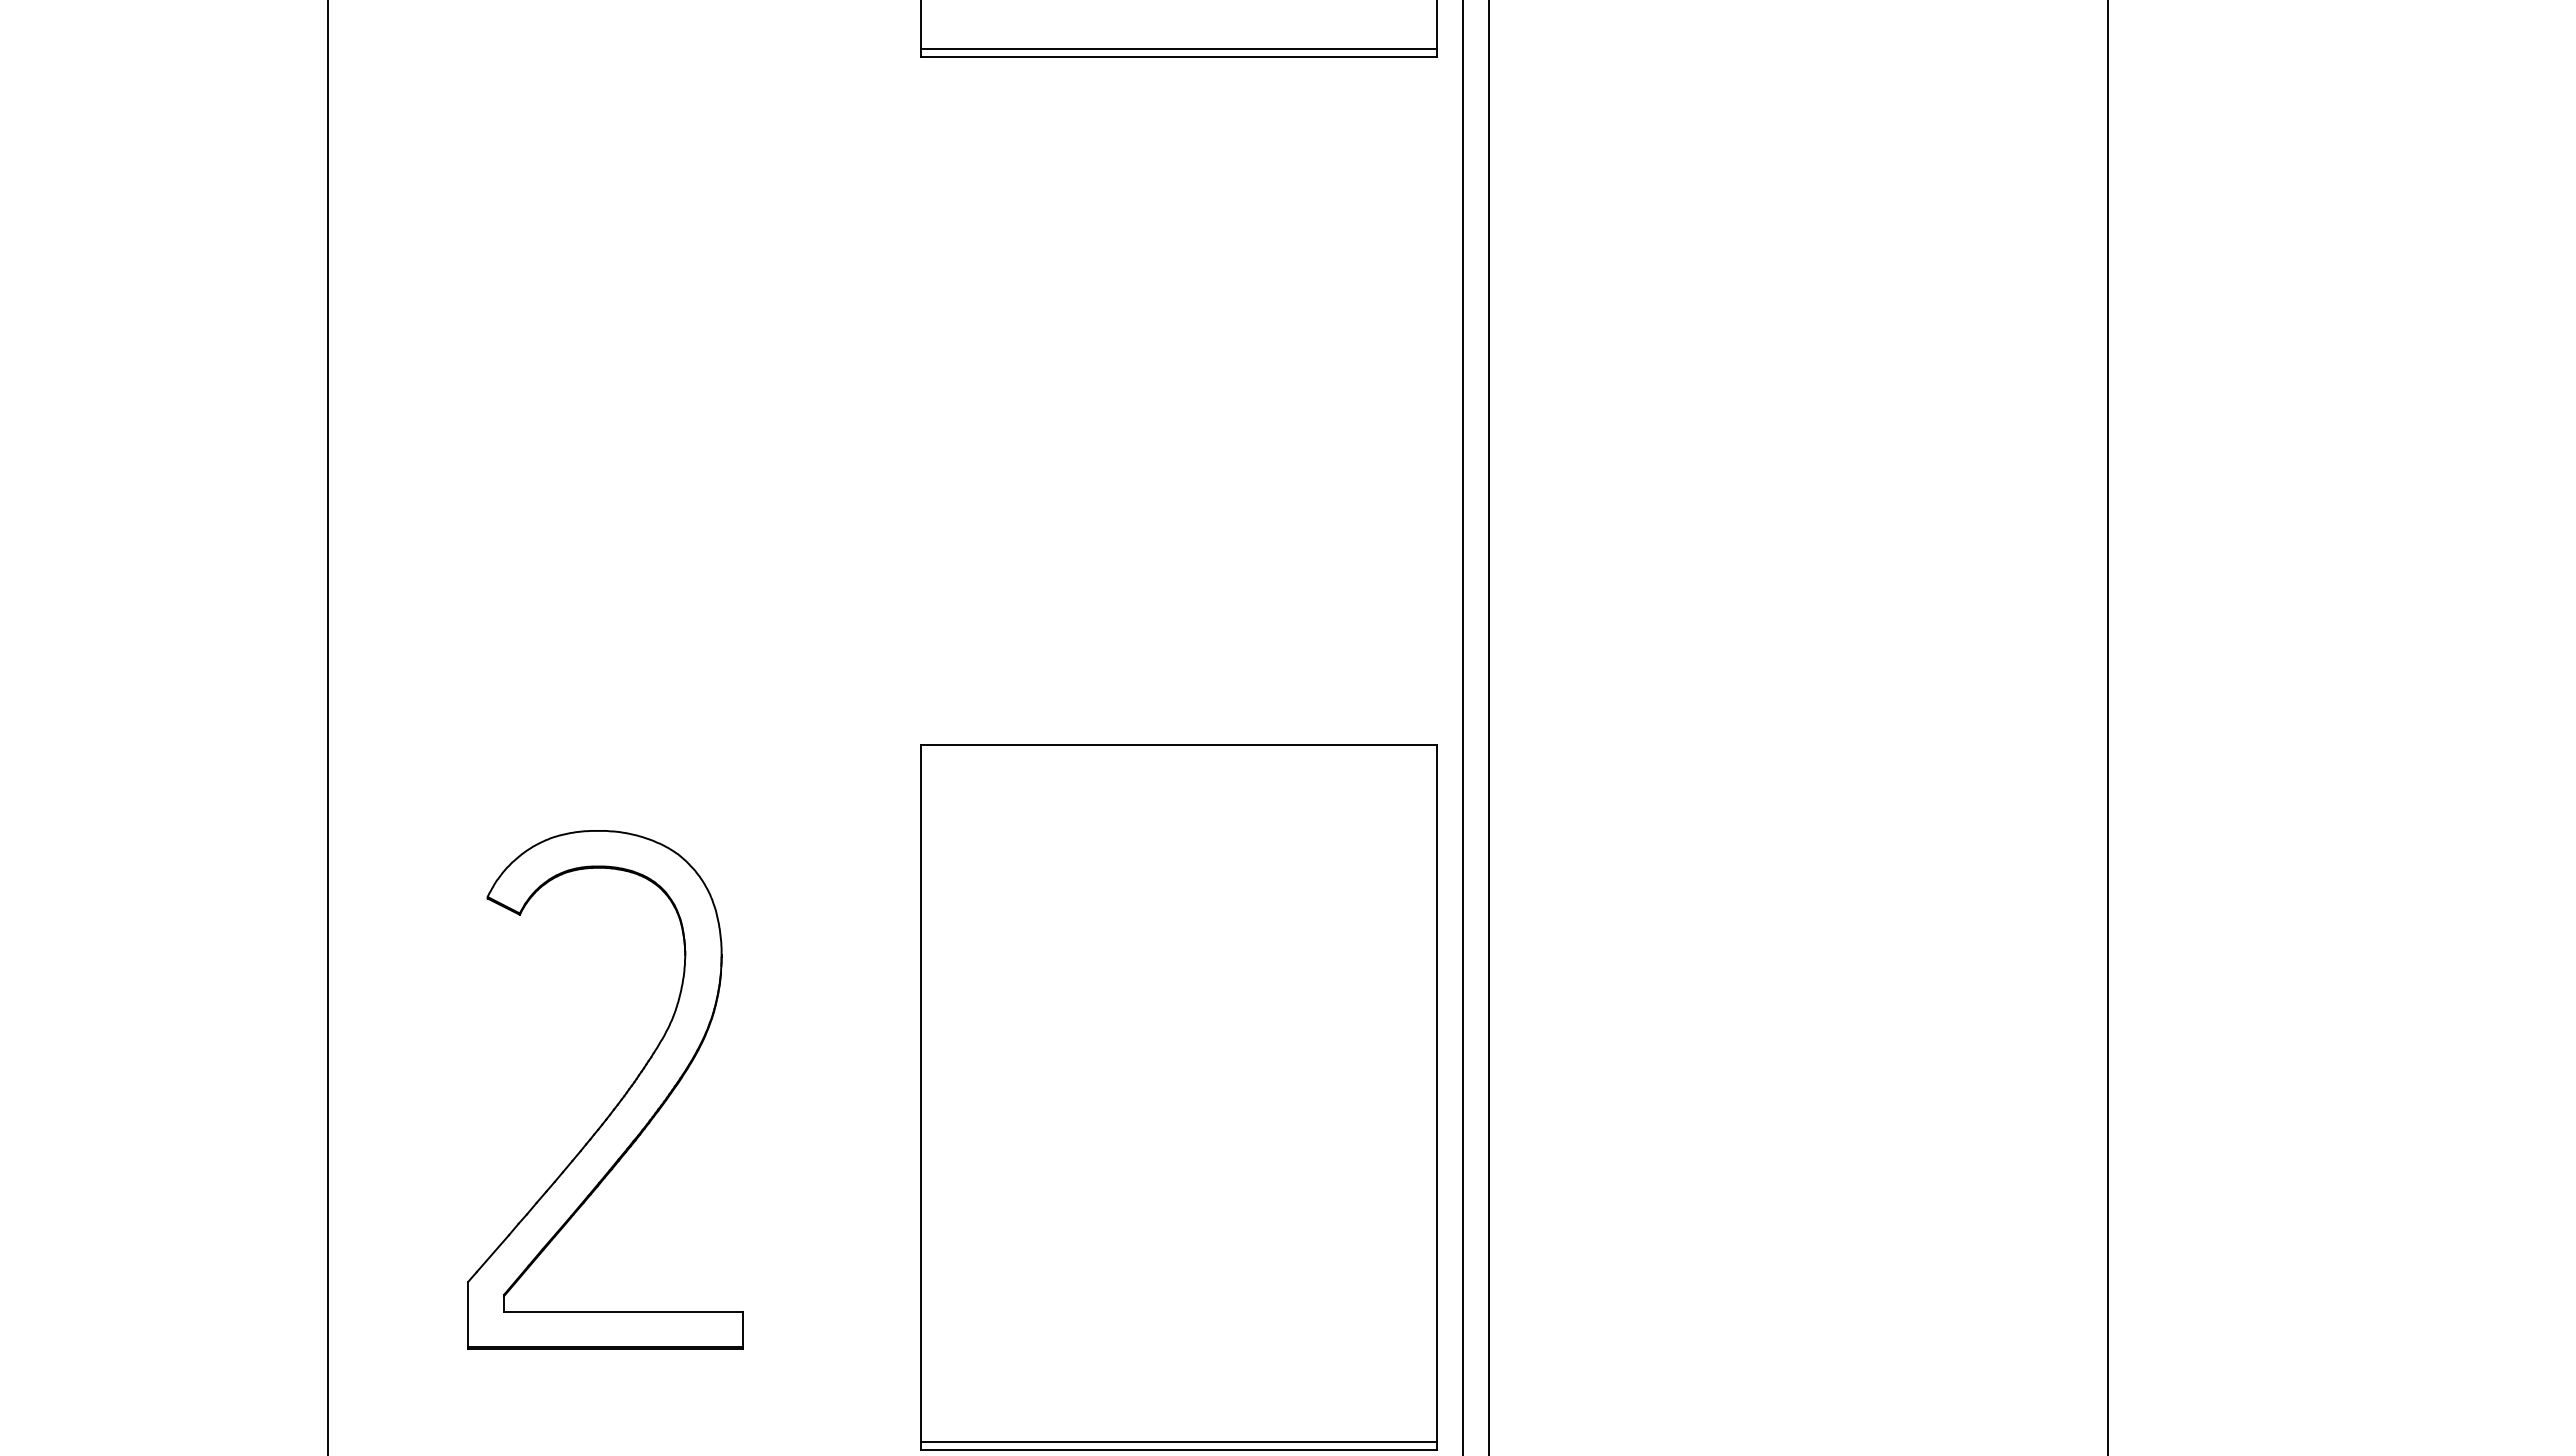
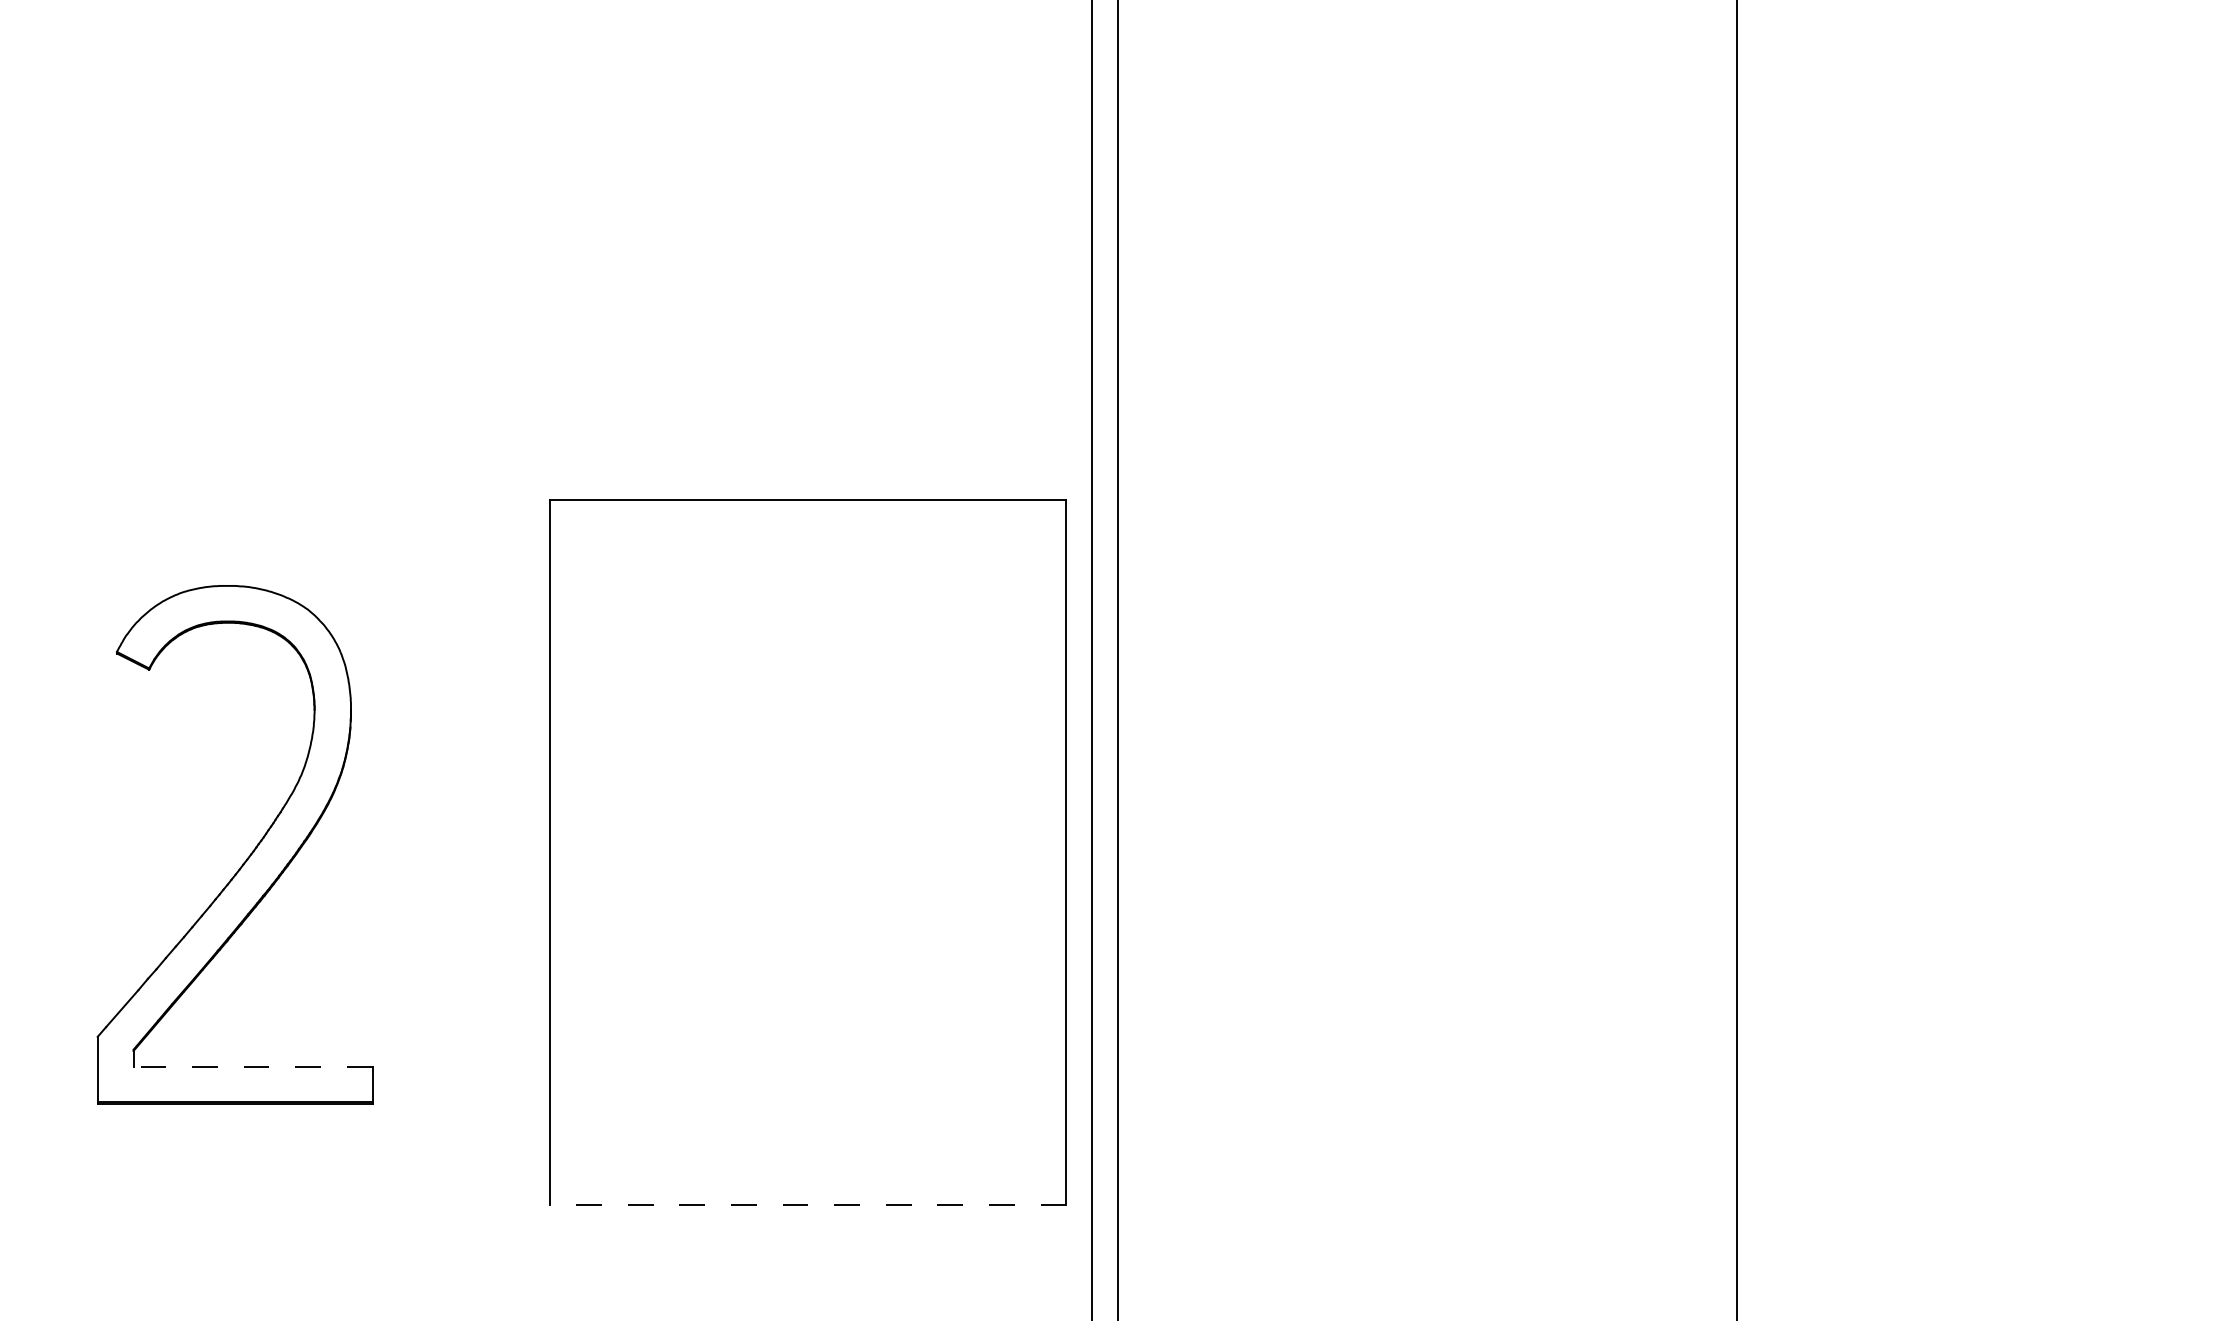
line: (623, 1311) -> (252, 1066), solid -> dashed
line: (1178, 1442) -> (807, 1197), removed
line: (1179, 1450) -> (808, 1205), solid -> dashed

